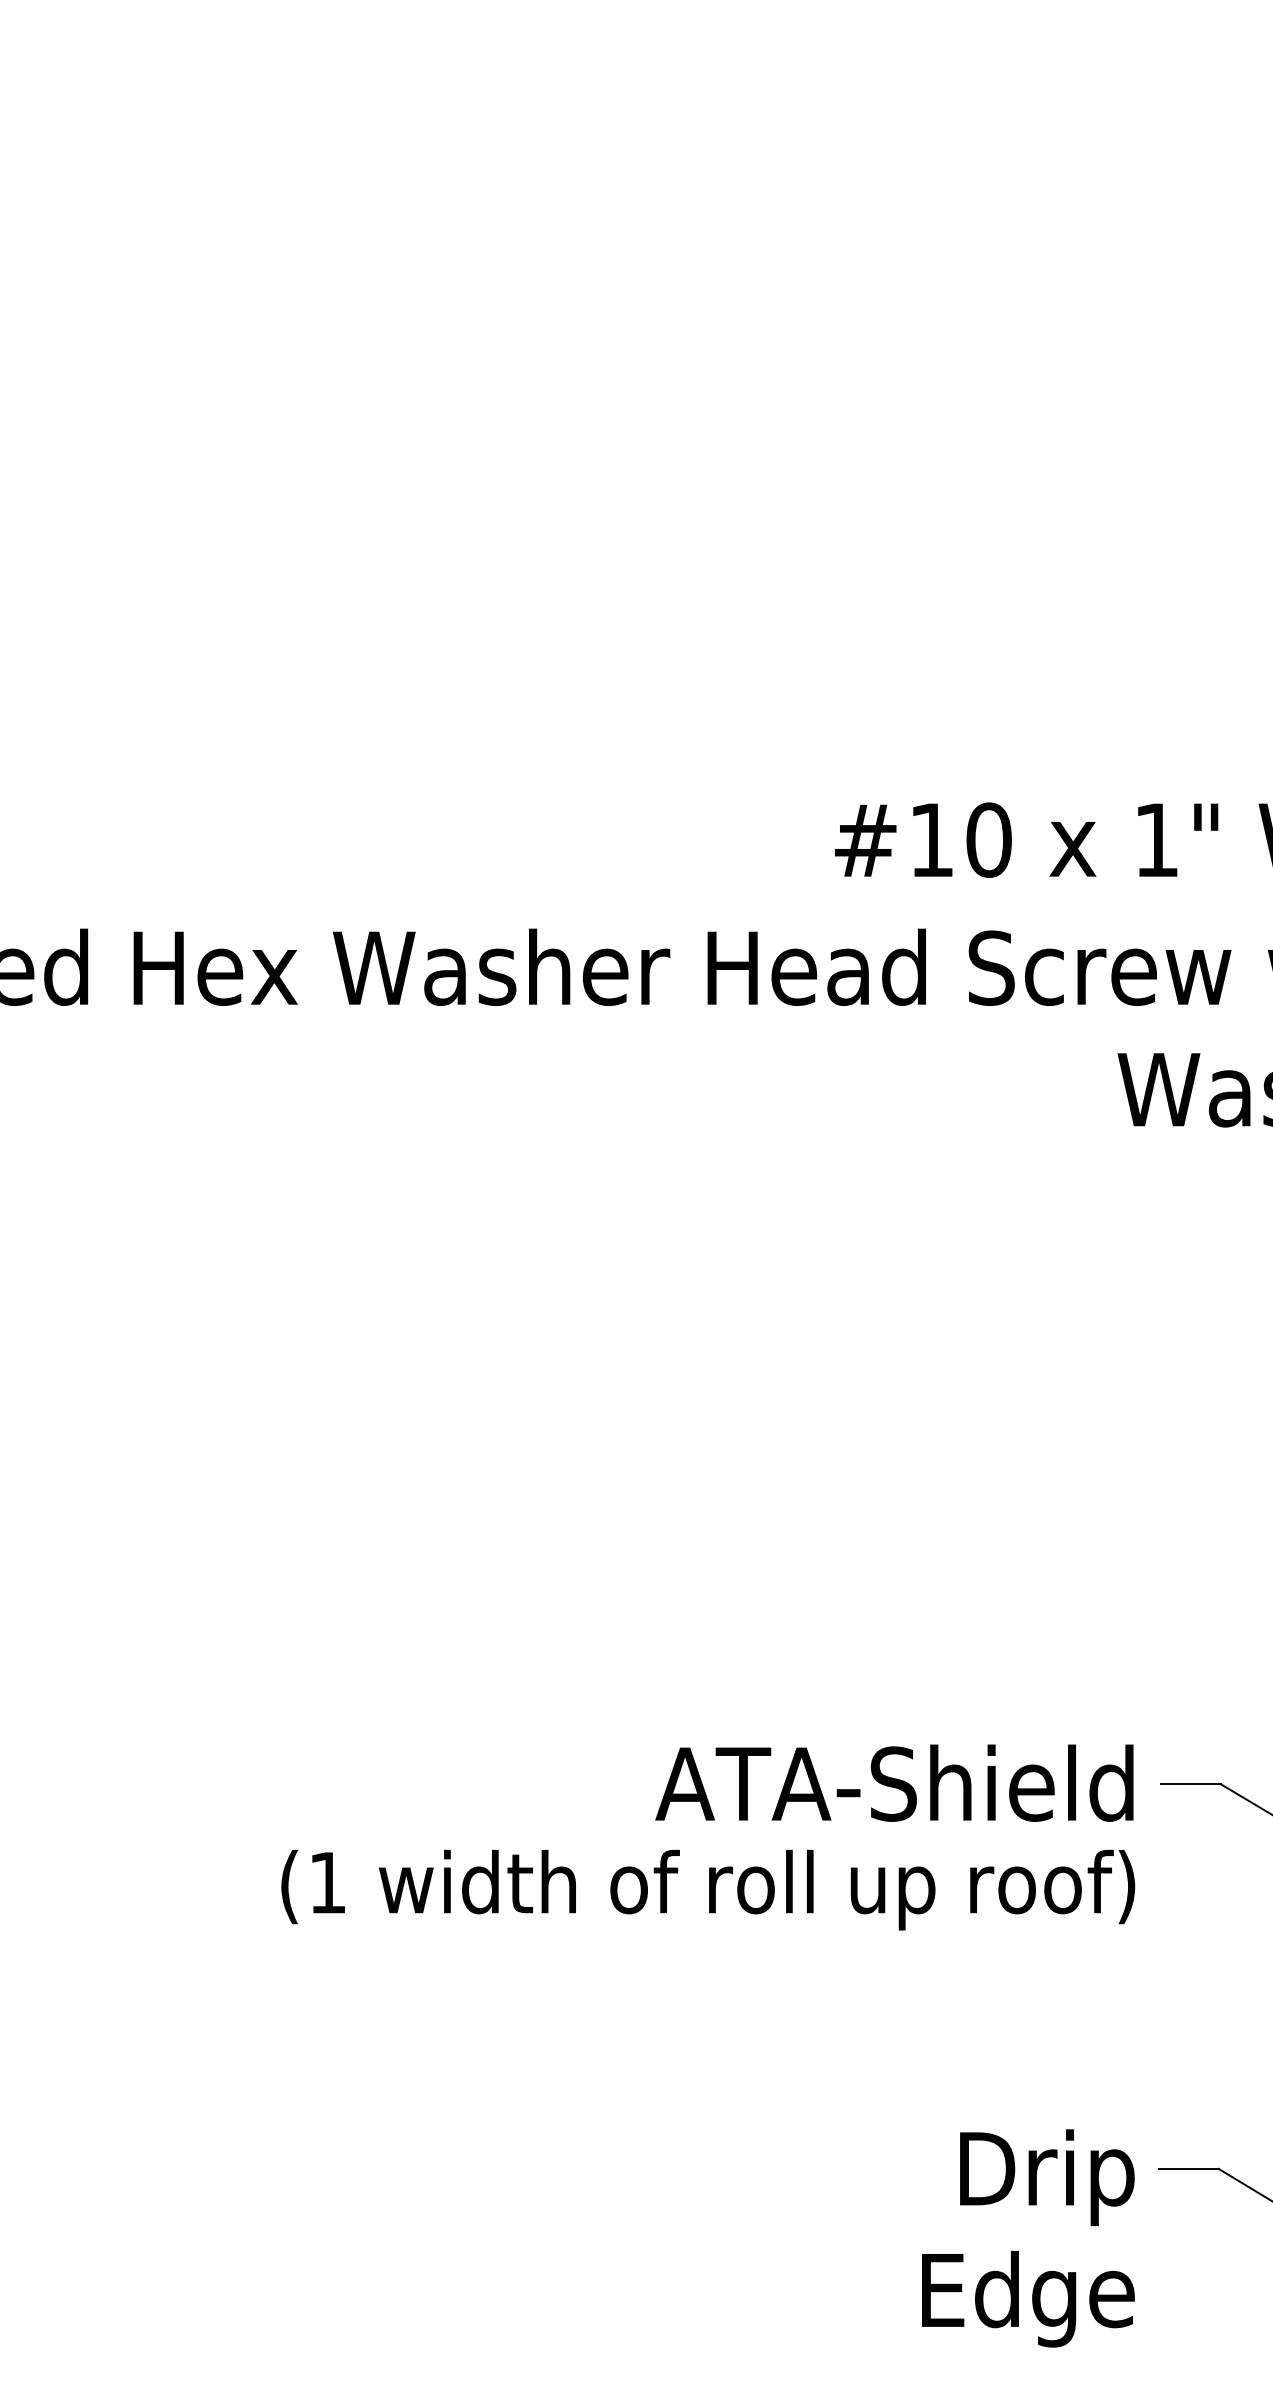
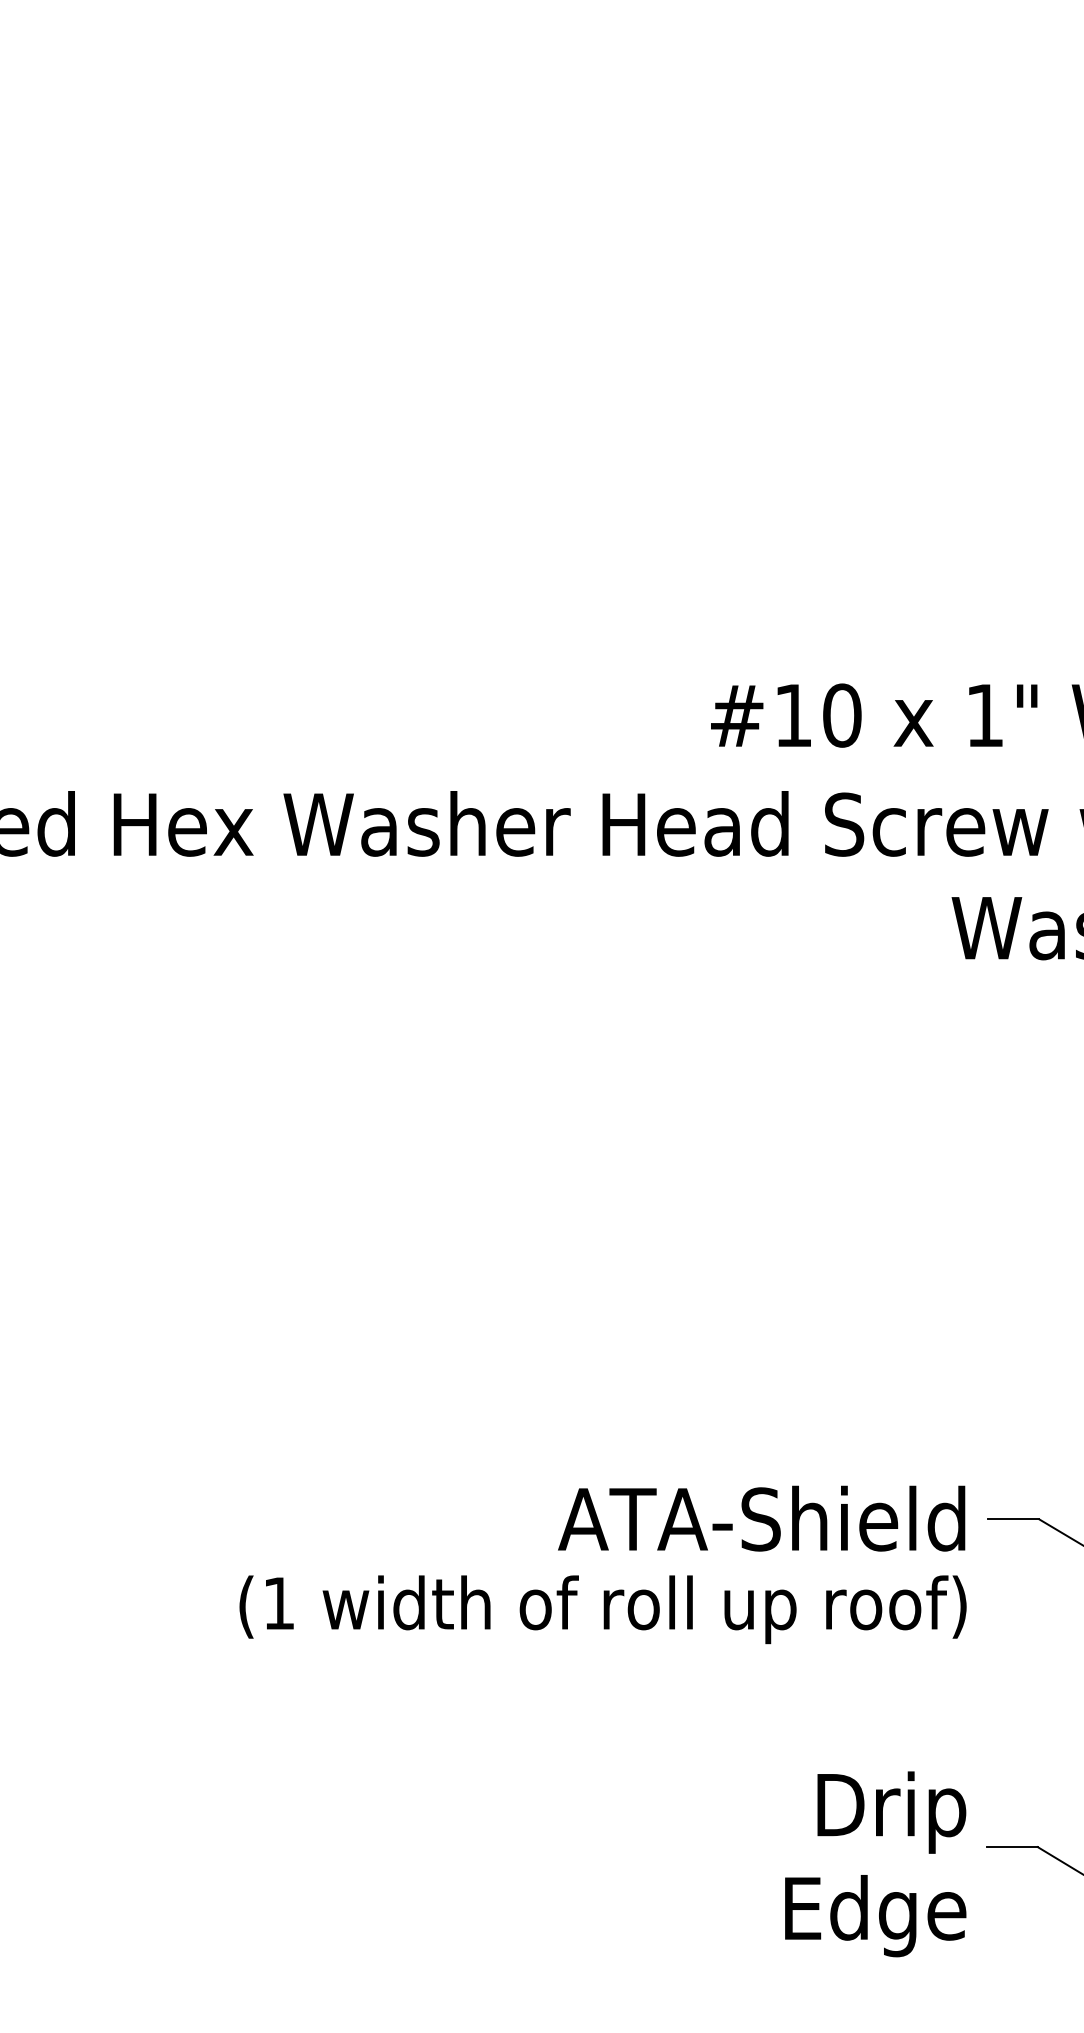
text: (1028, 2238) -> (875, 1864), moved

